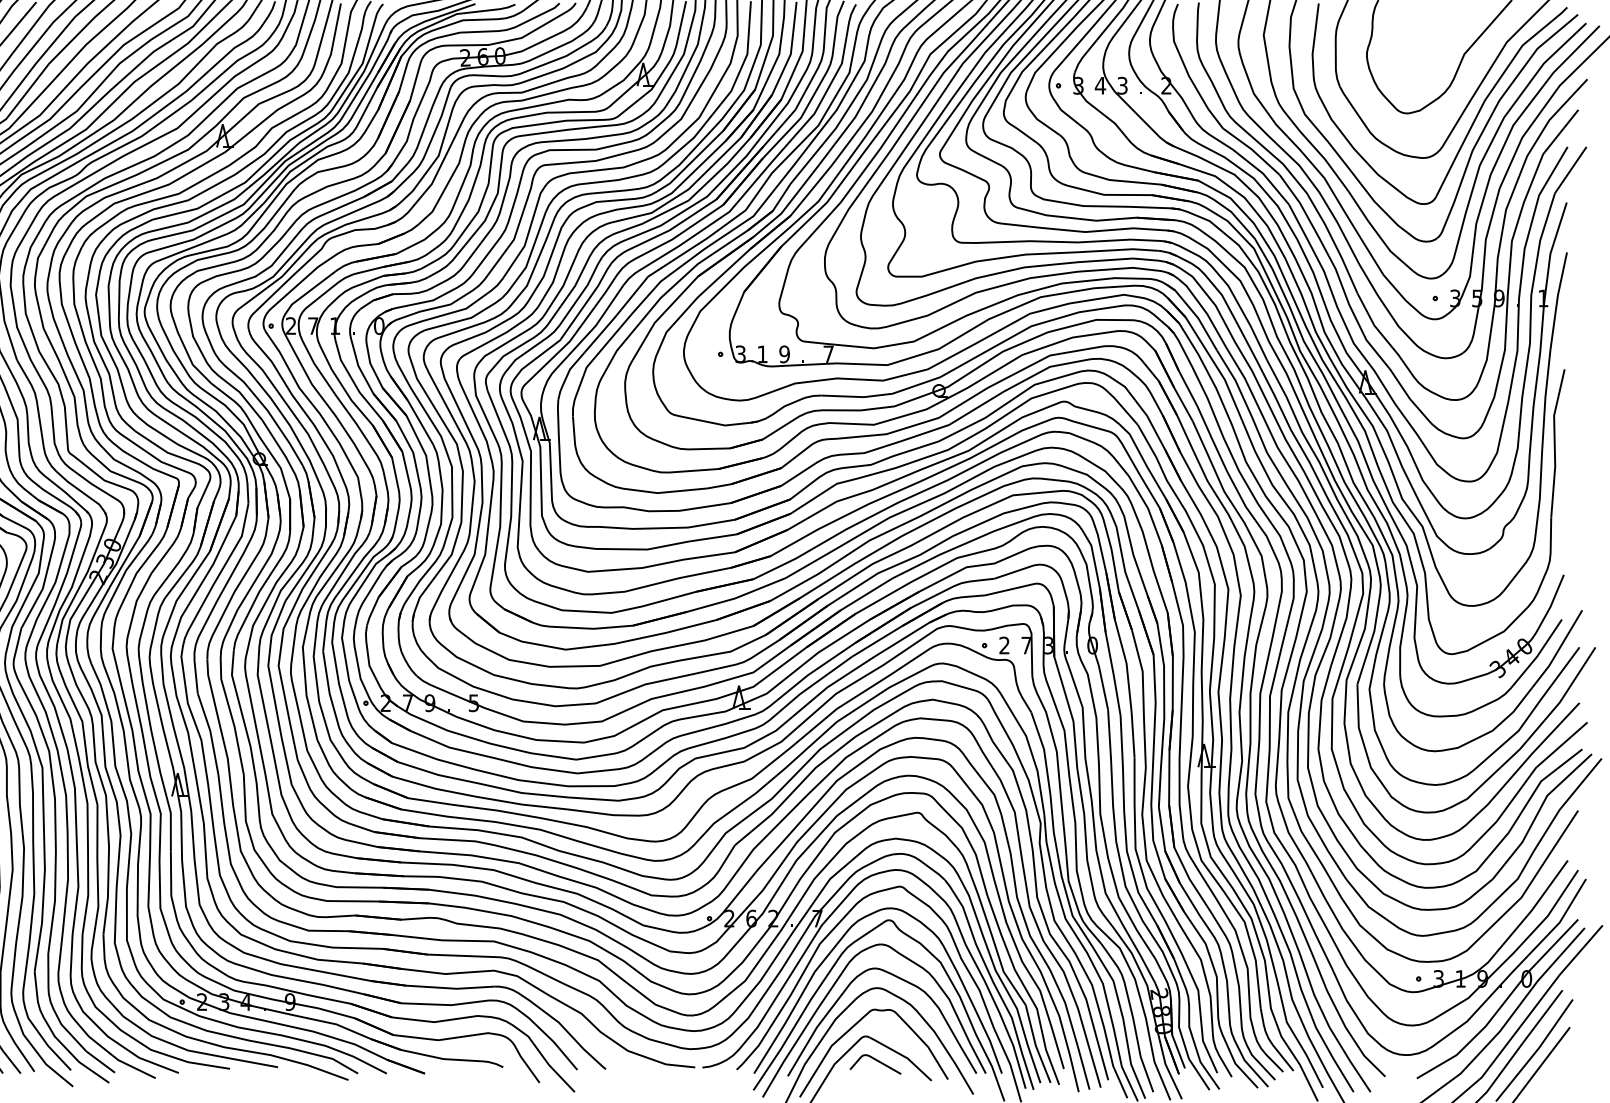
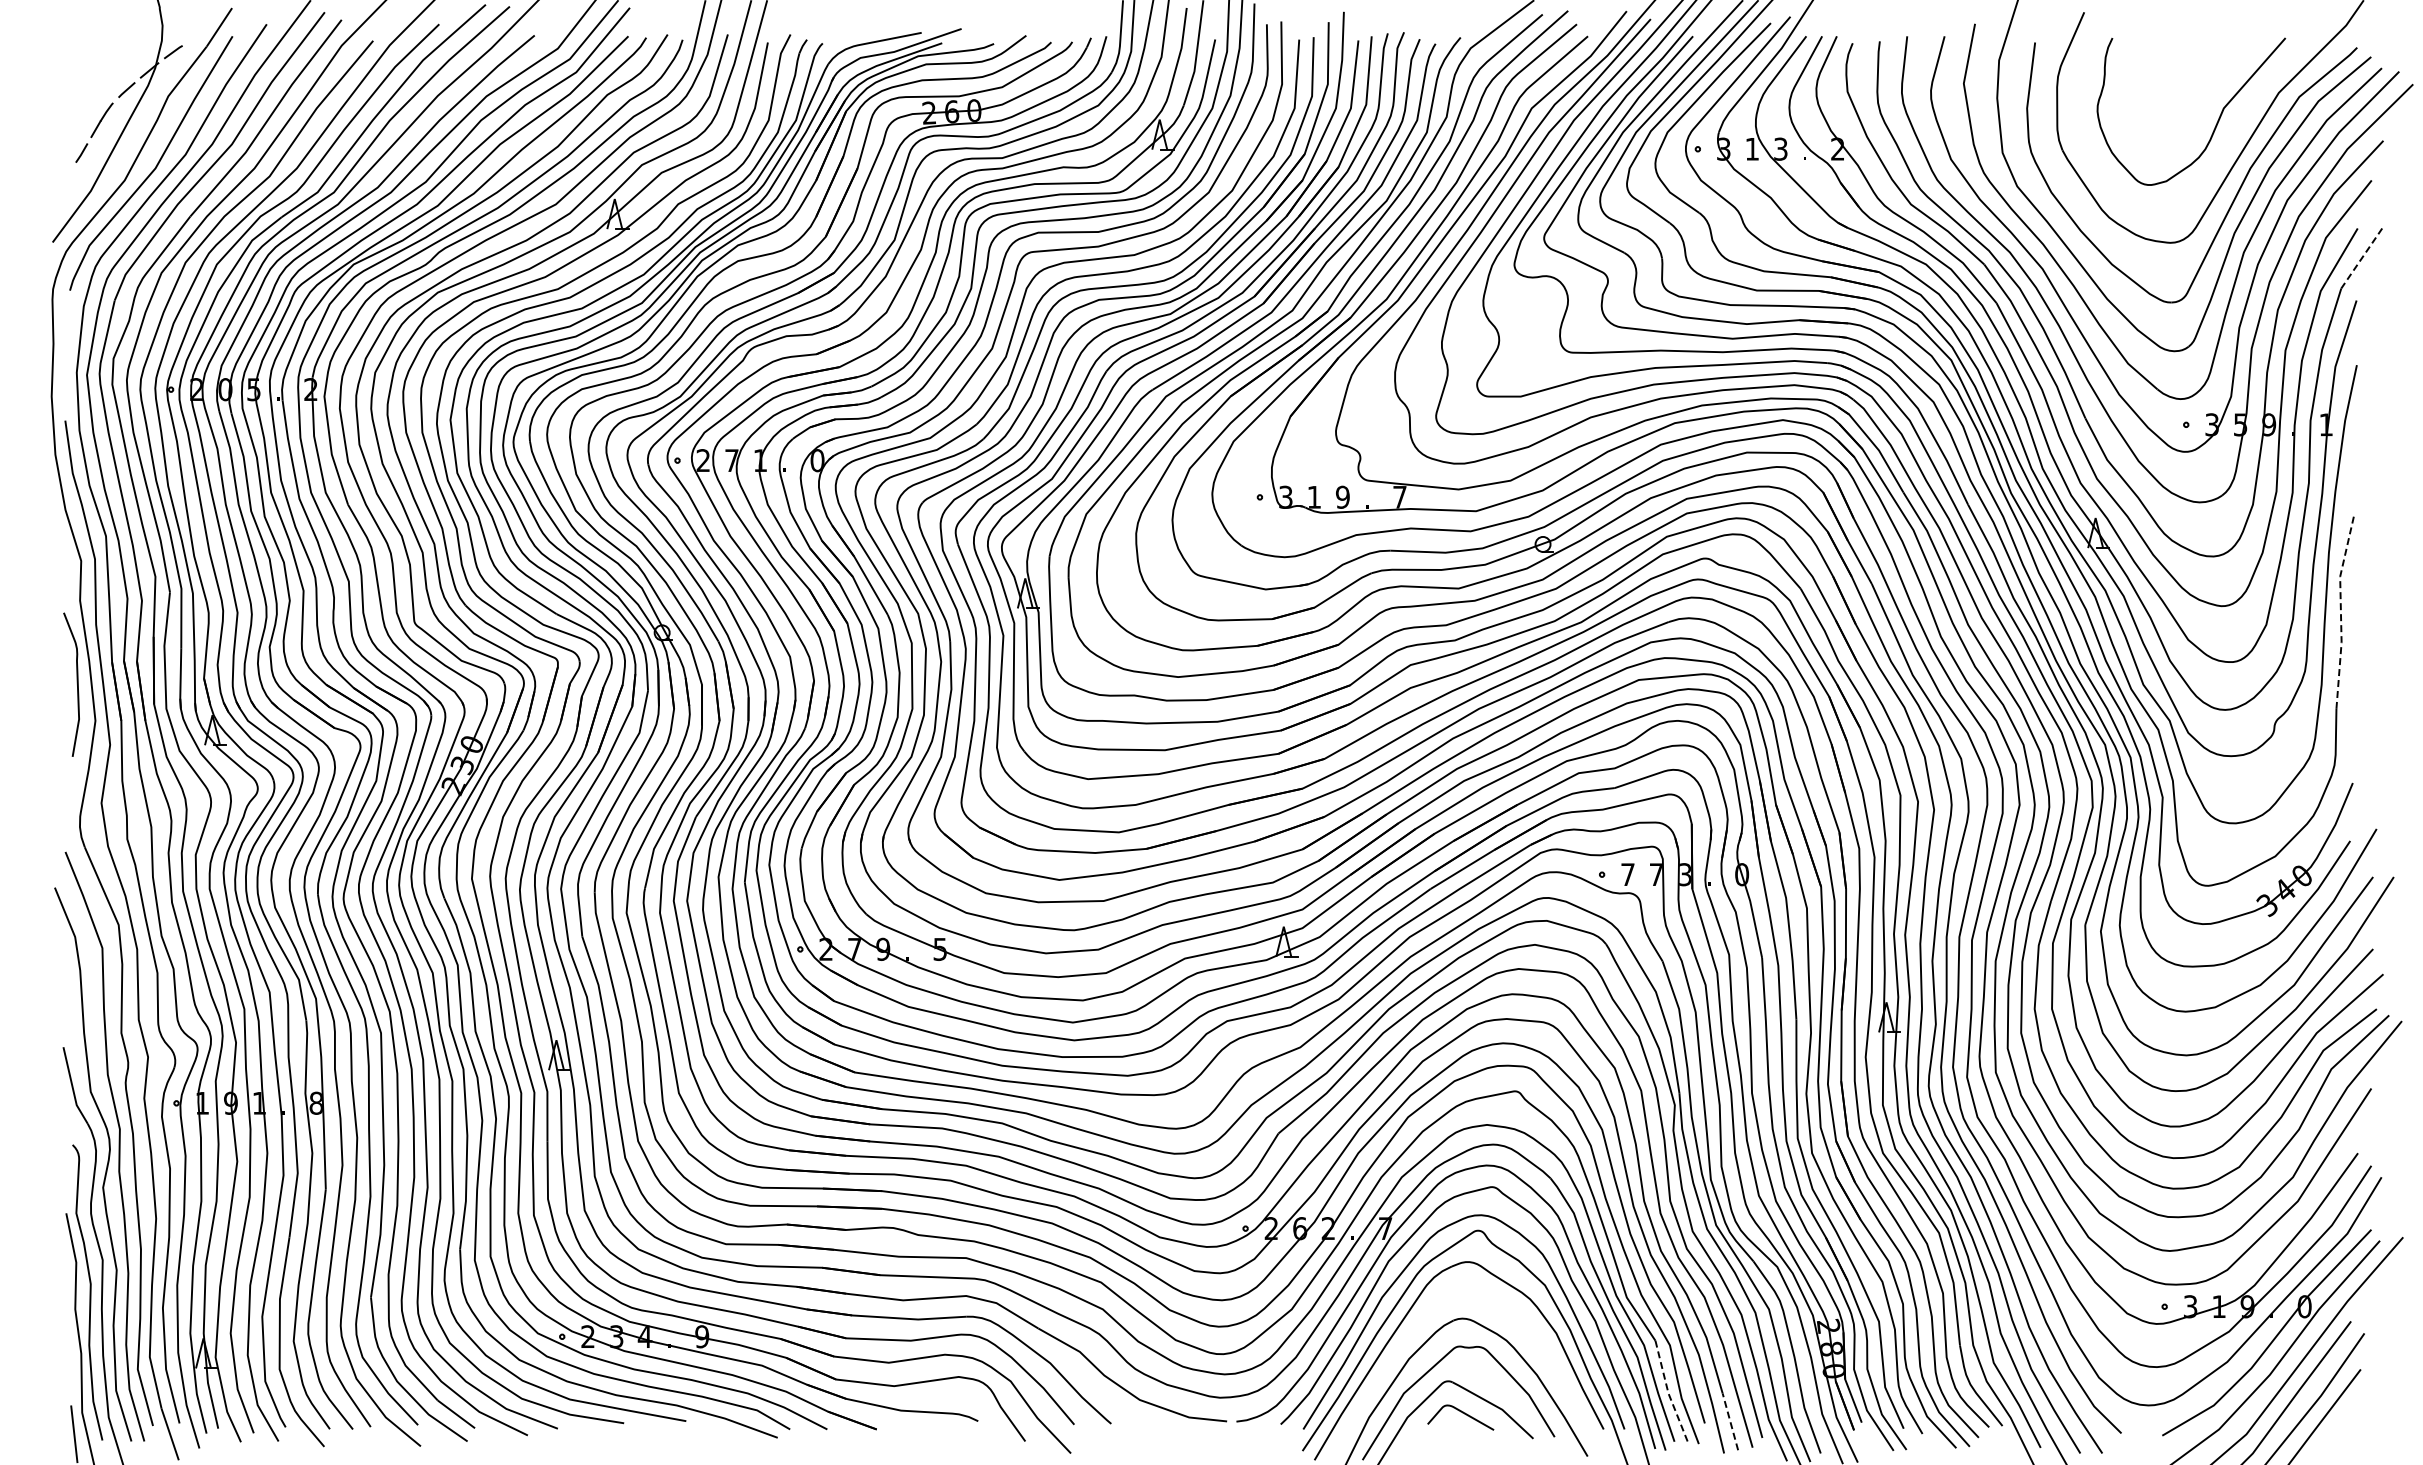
text: (1100, 86) -> (1752, 149), 4 -> 1
line: (1570, 170) -> (2361, 258), solid -> dashed
line: (1554, 443) -> (2340, 612), solid -> dashed
text: (1004, 645) -> (1627, 874), 2 -> 7
curve: (902, 980) -> (1495, 1308), removed
line: (1035, 1045) -> (1668, 1392), solid -> dashed
line: (1083, 1067) -> (1730, 1421), solid -> dashed

